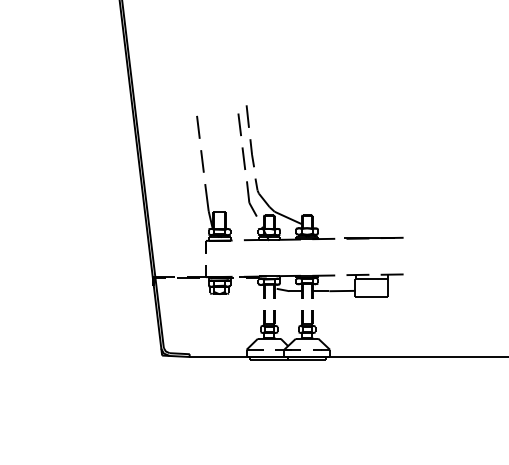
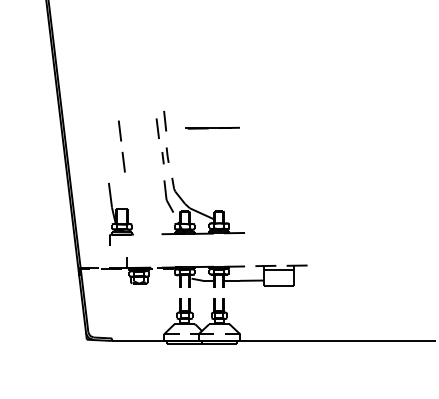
part: (247, 154) -> (164, 155), size x0.6
part: (218, 218) -> (121, 214), moved
line: (373, 237) -> (212, 127), moved

